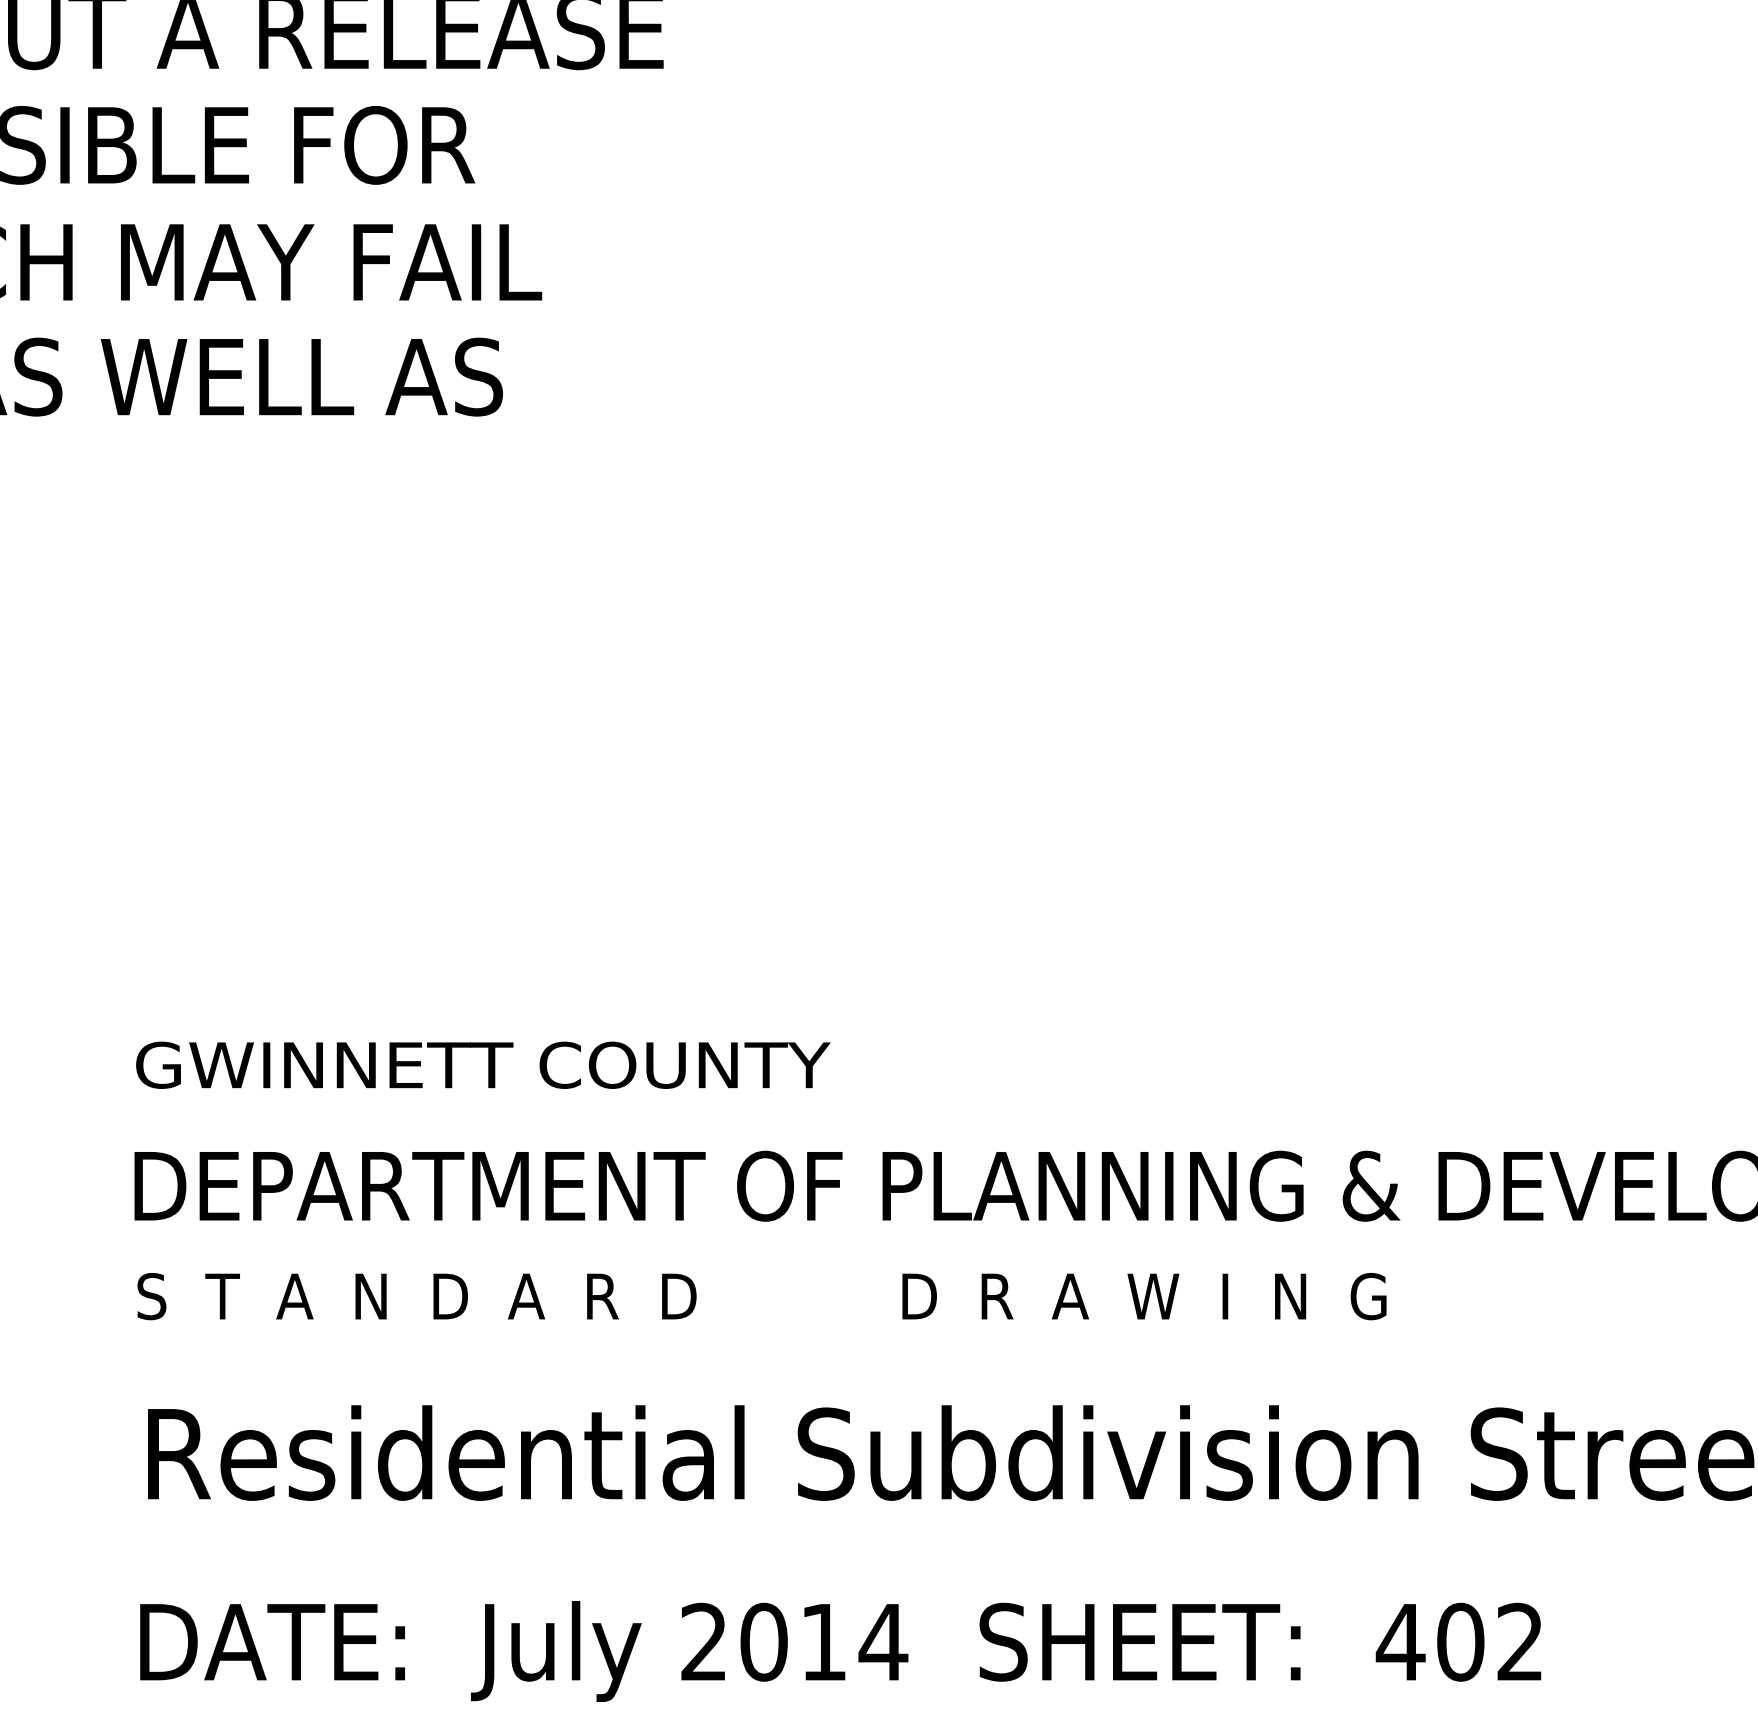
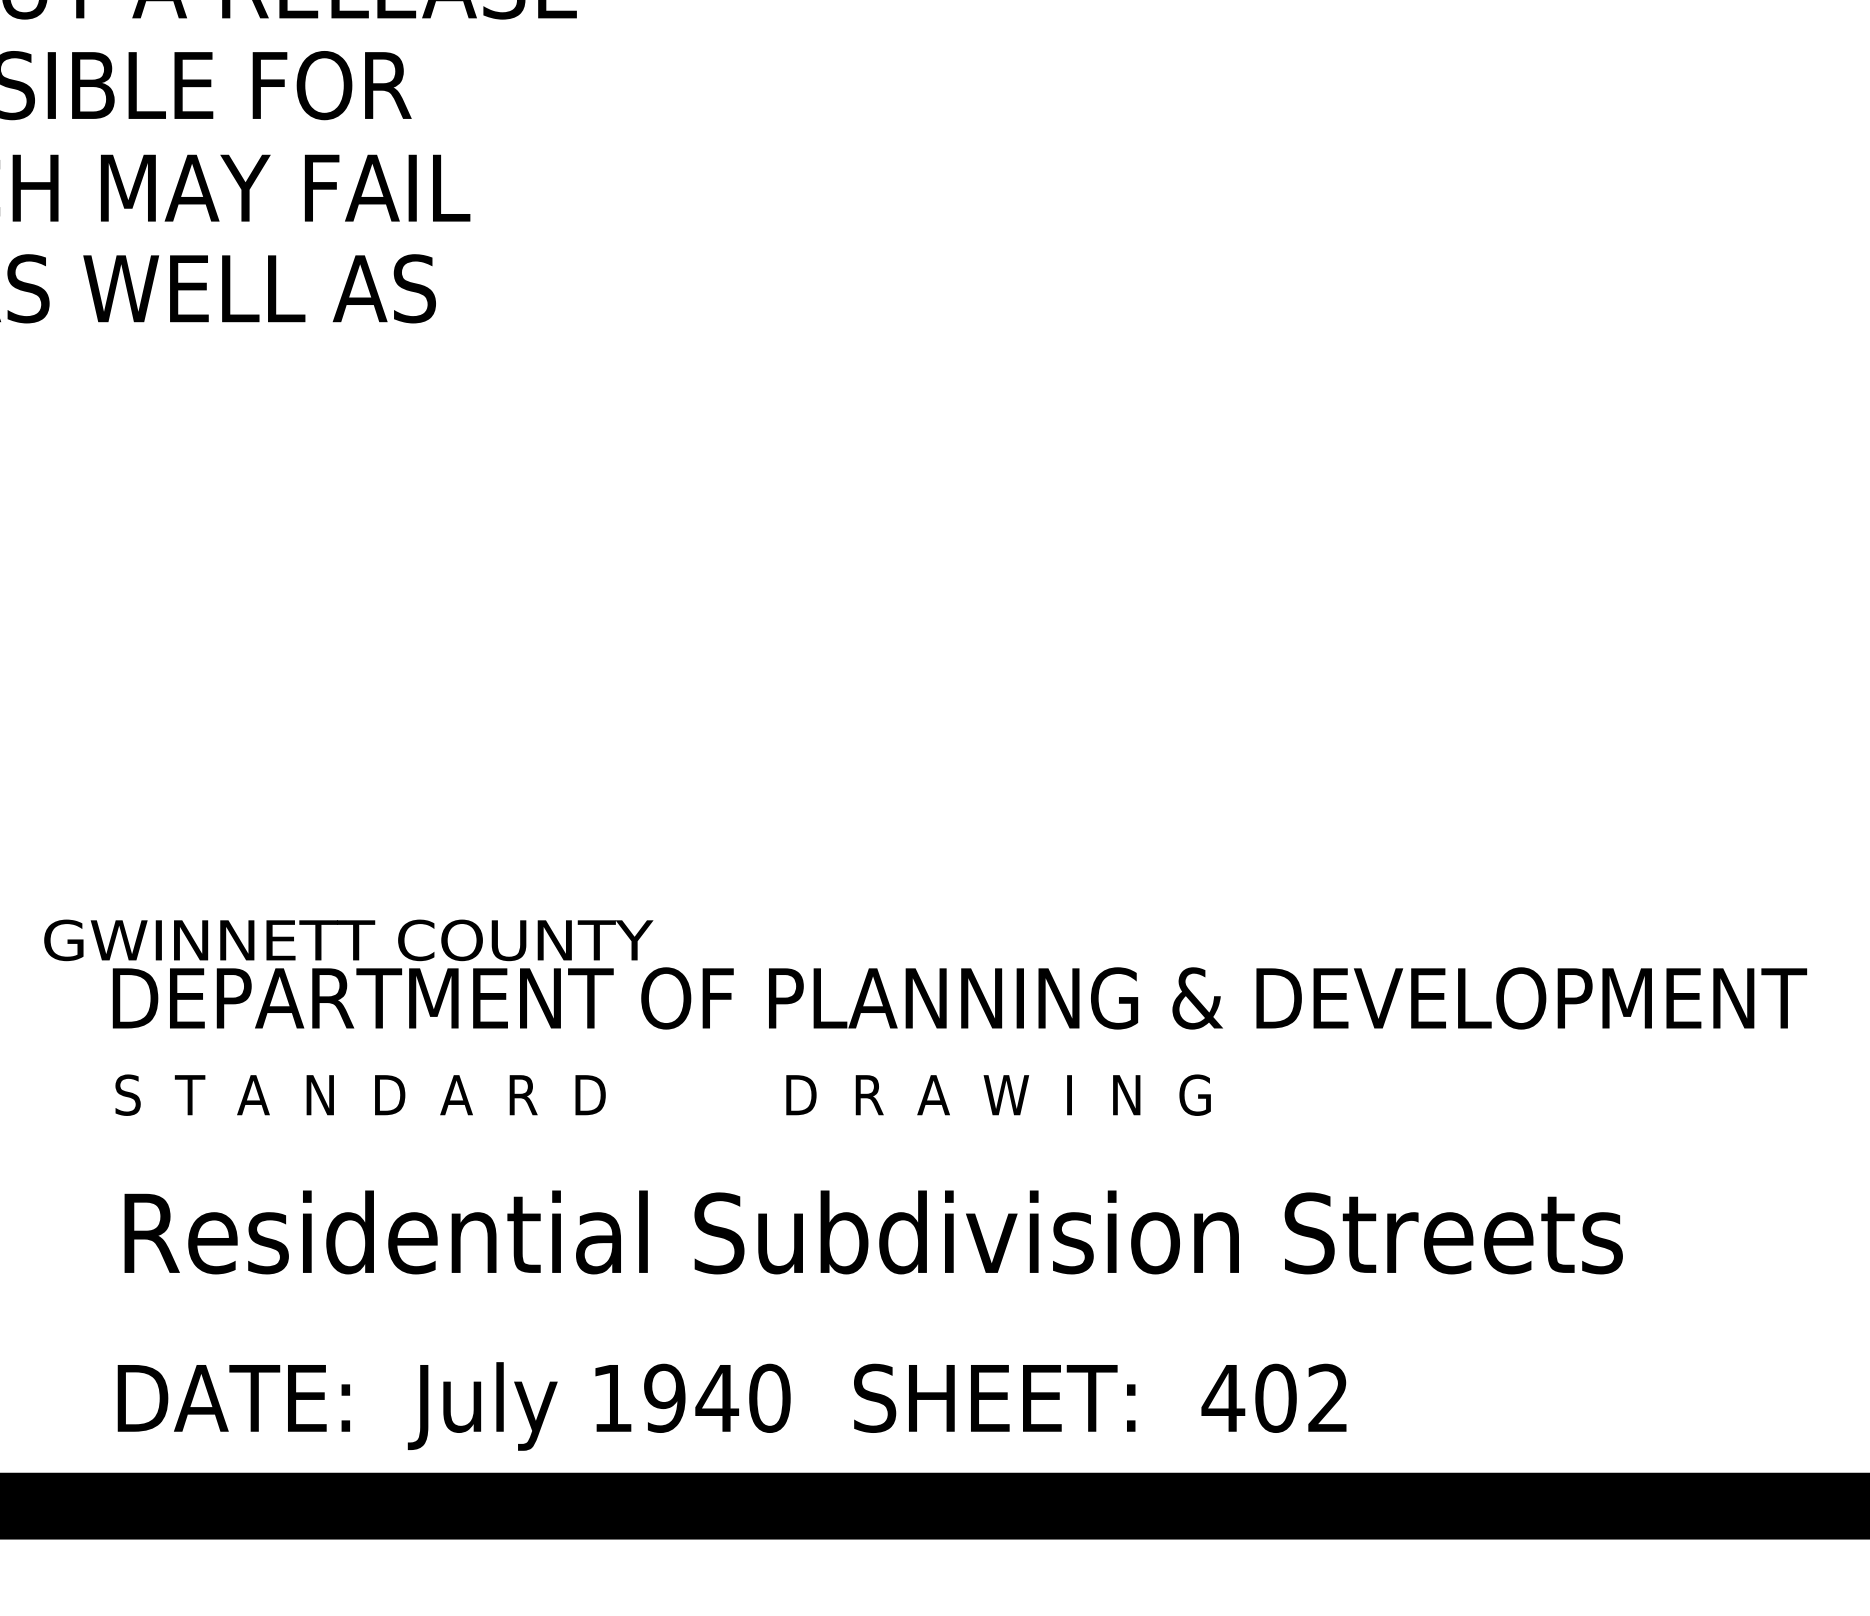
text: (483, 1065) -> (348, 940), moved
text: (794, 1641) -> (691, 1397), 2014 -> 1940

